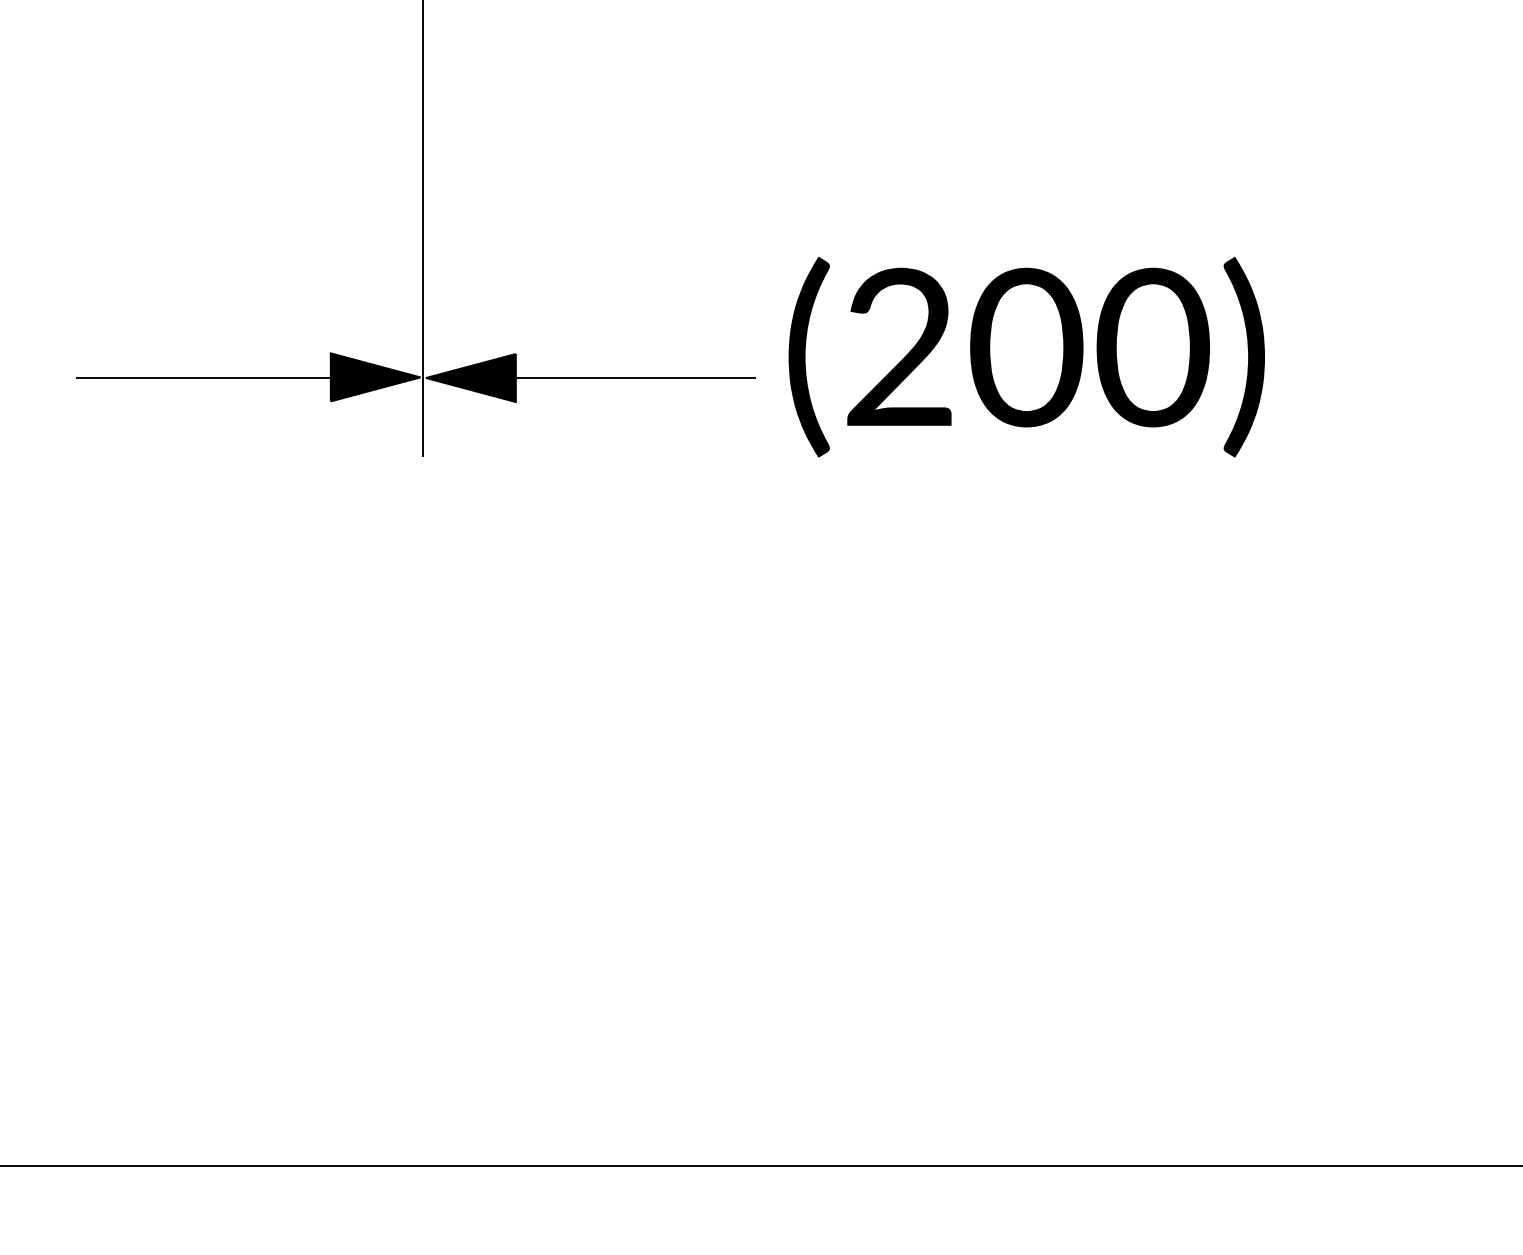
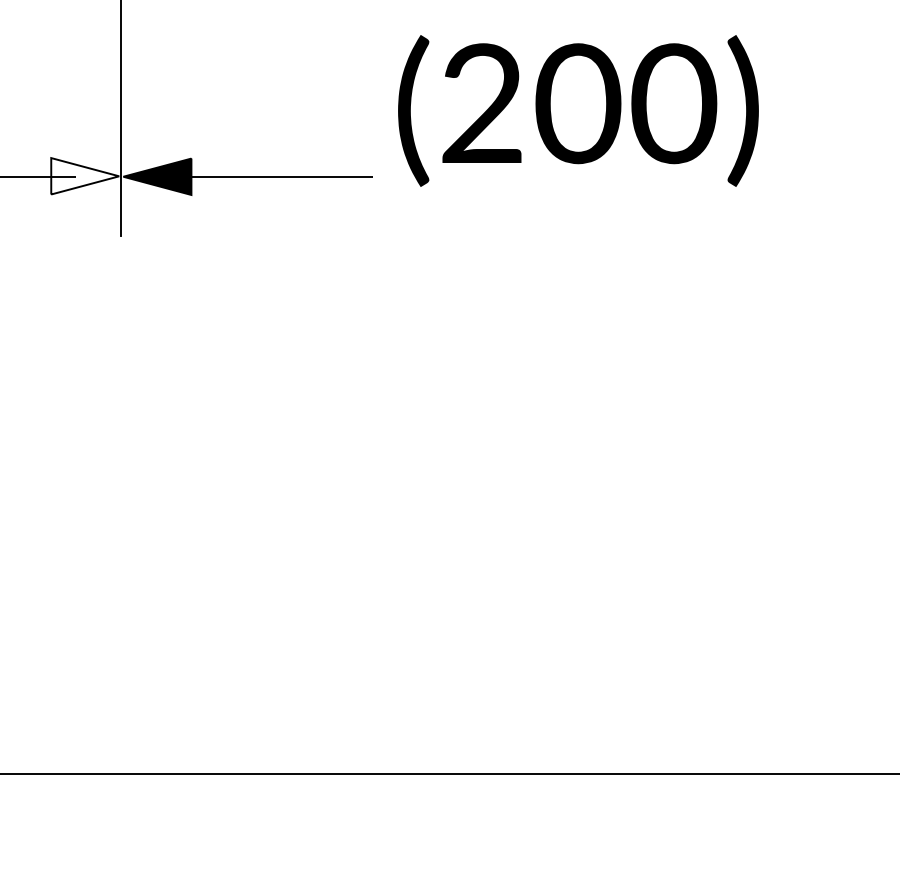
text: (1026, 356) -> (578, 110), moved
fill: (375, 377) -> (85, 176), removed

